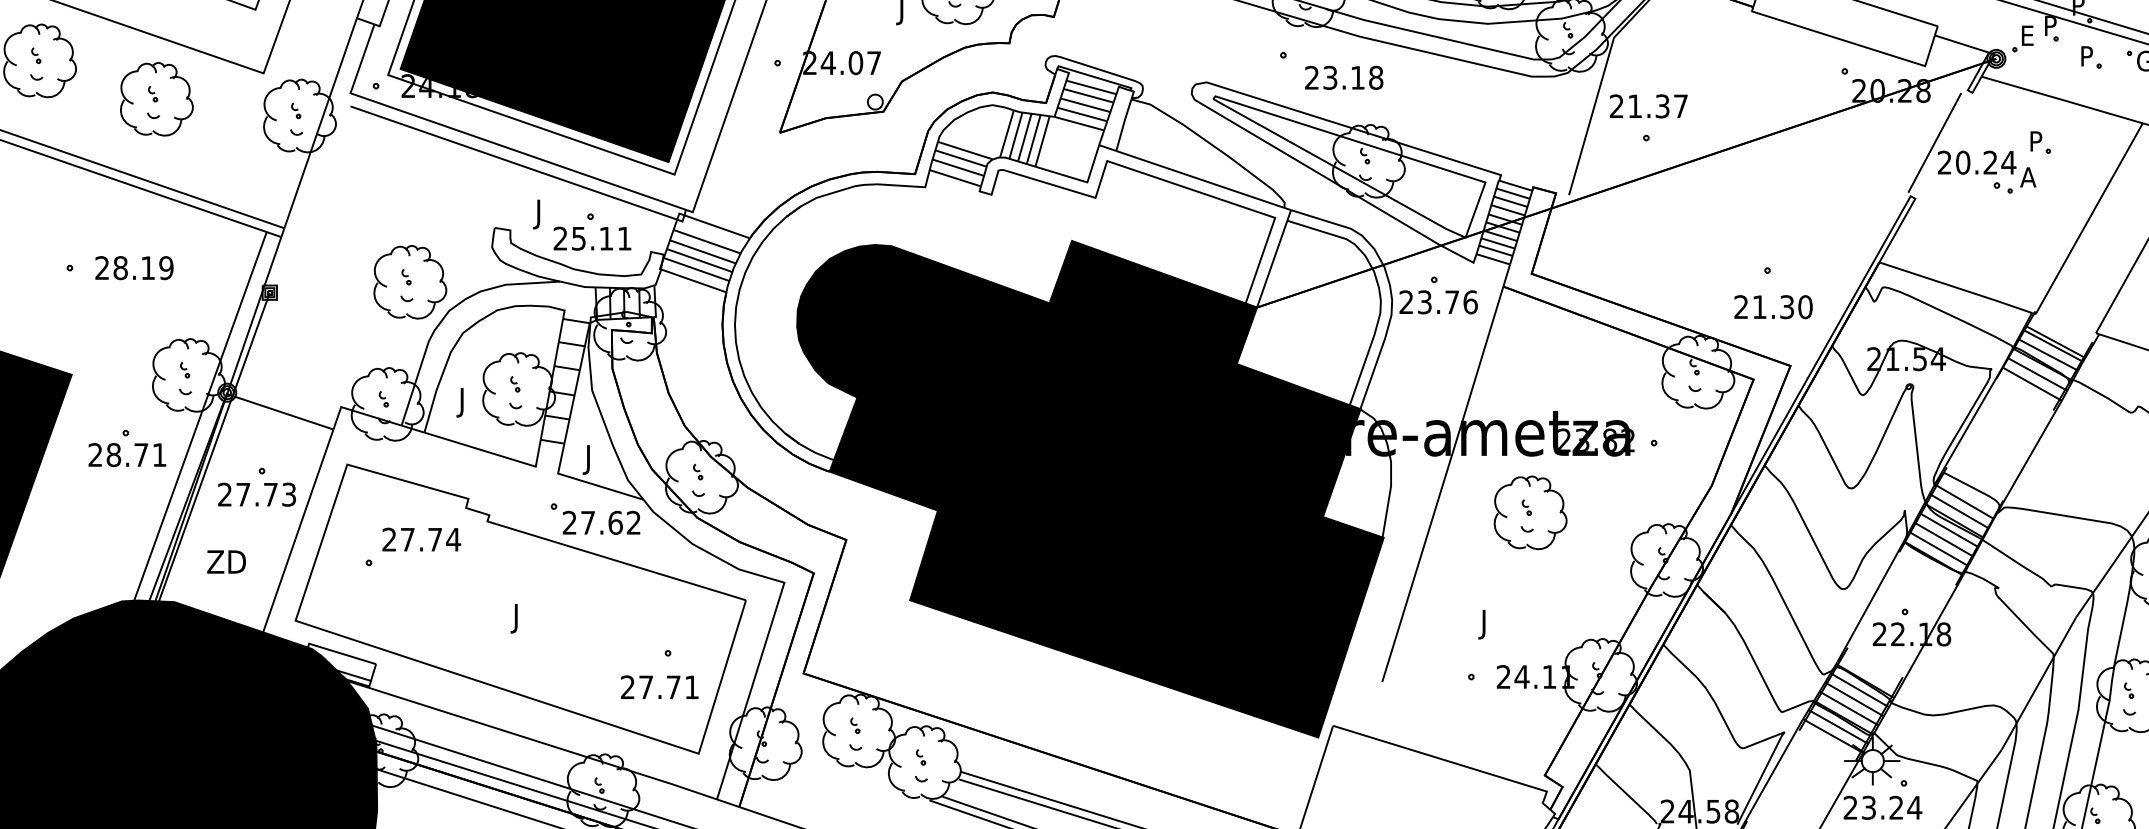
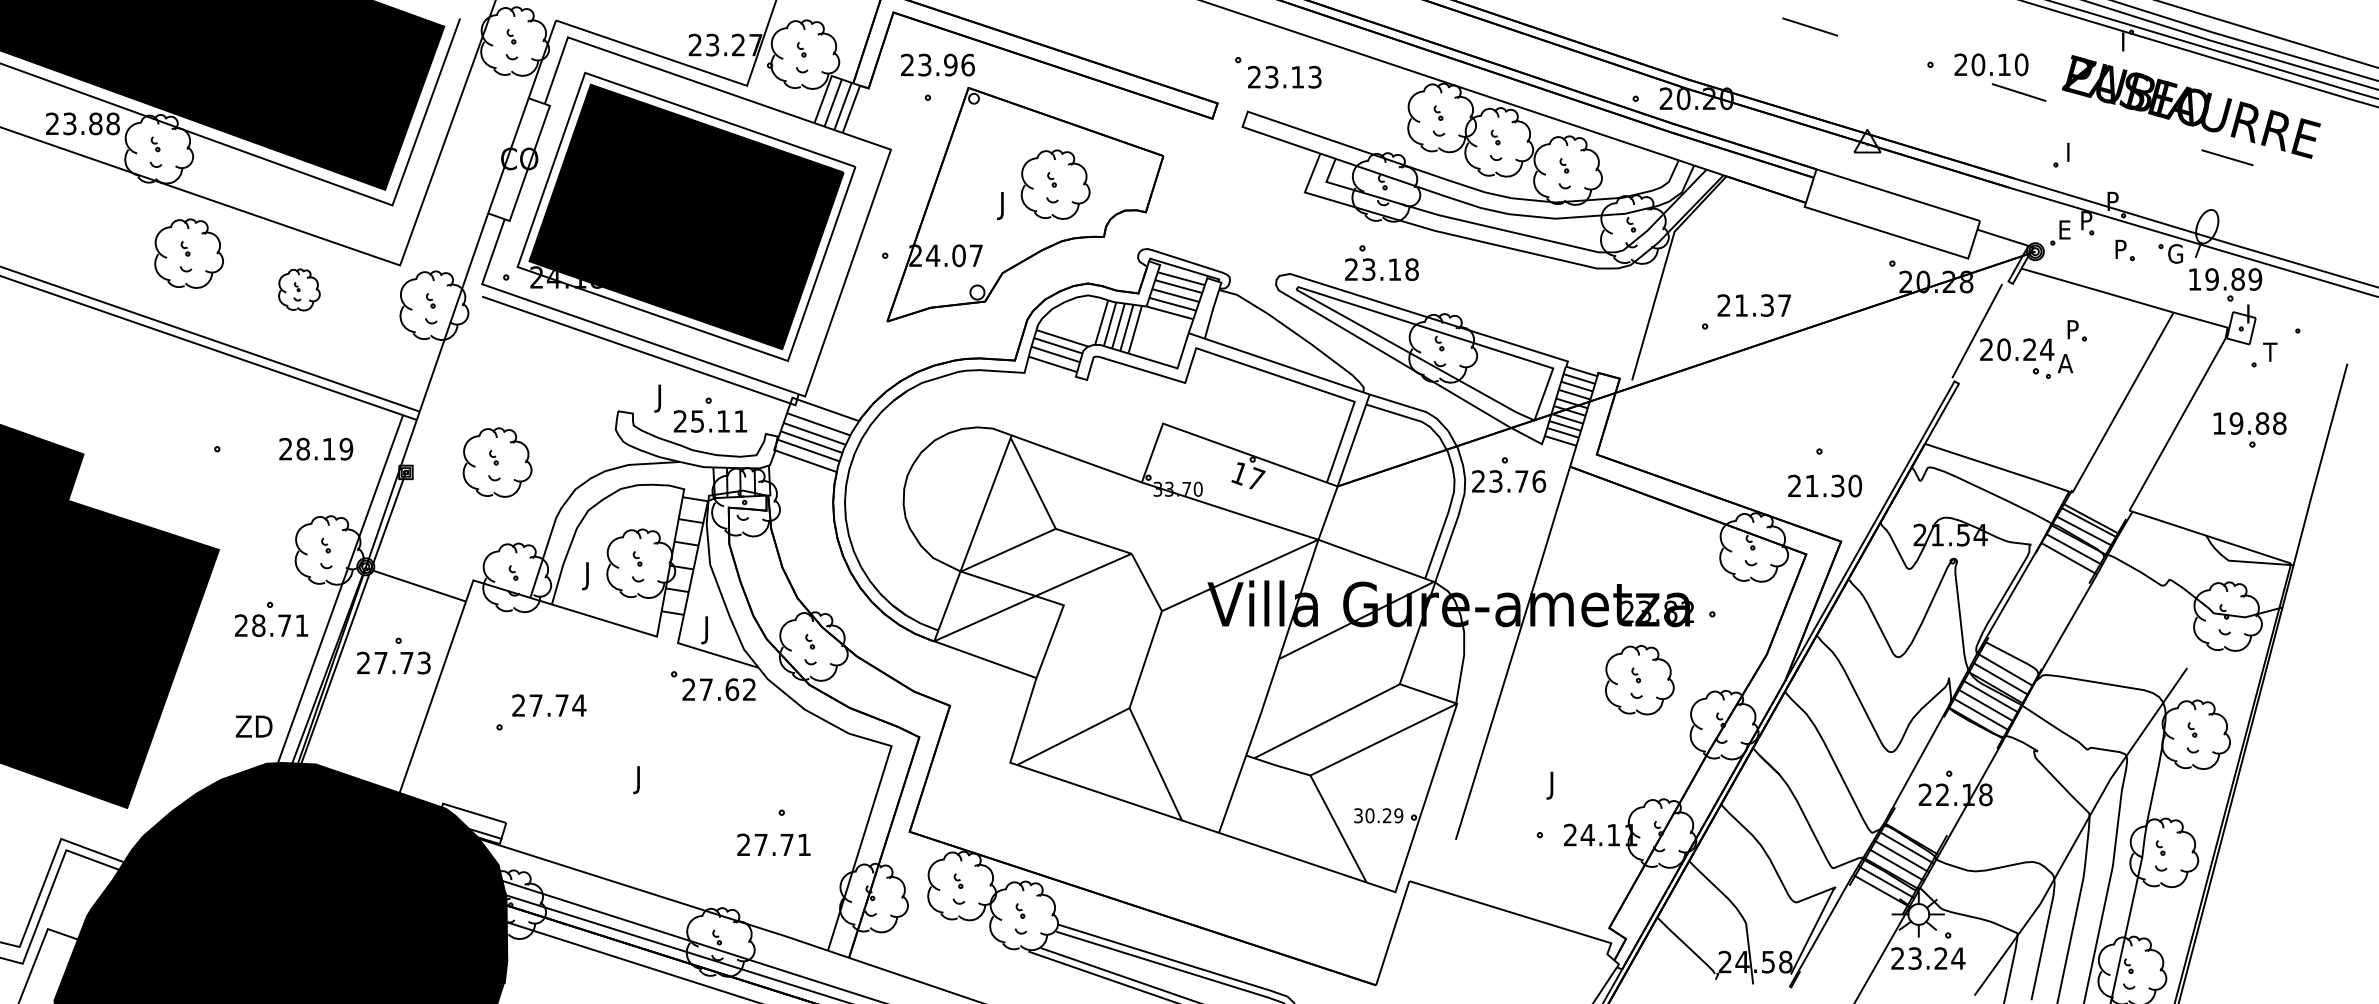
text: (1343, 77) -> (1381, 269), moved
part: (157, 98) -> (299, 289), size x0.6
text: (1647, 106) -> (1753, 305), moved
text: (134, 267) -> (316, 448), moved
part: (410, 282) -> (497, 462), moved
fill: (1090, 488) -> (1180, 657), removed
part: (1530, 513) -> (1639, 680), moved
text: (225, 561) -> (253, 726), moved
part: (520, 608) -> (642, 770), removed

